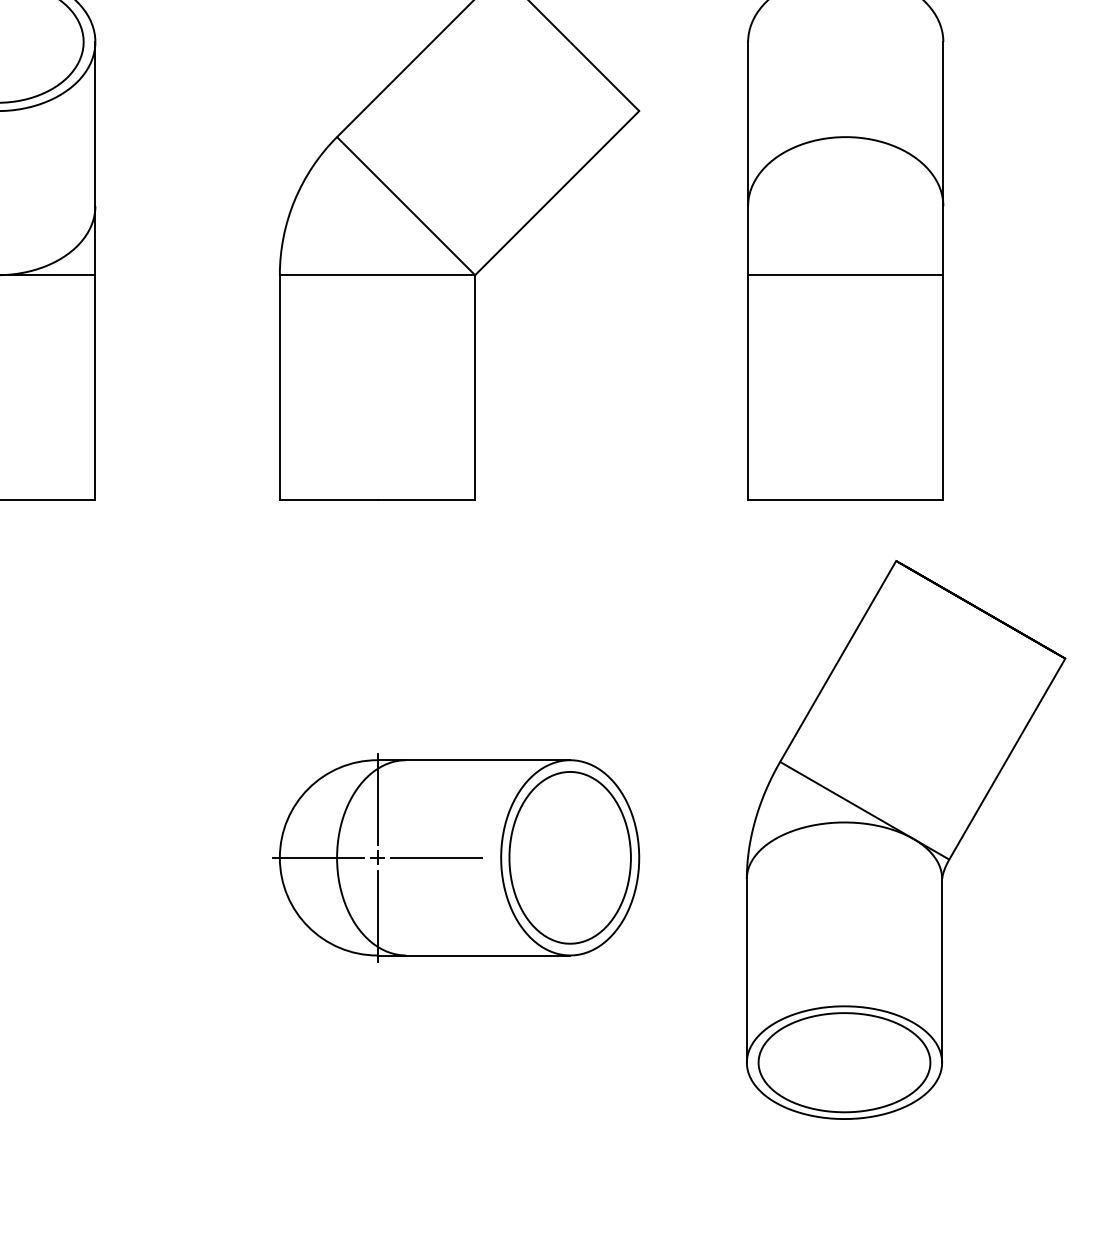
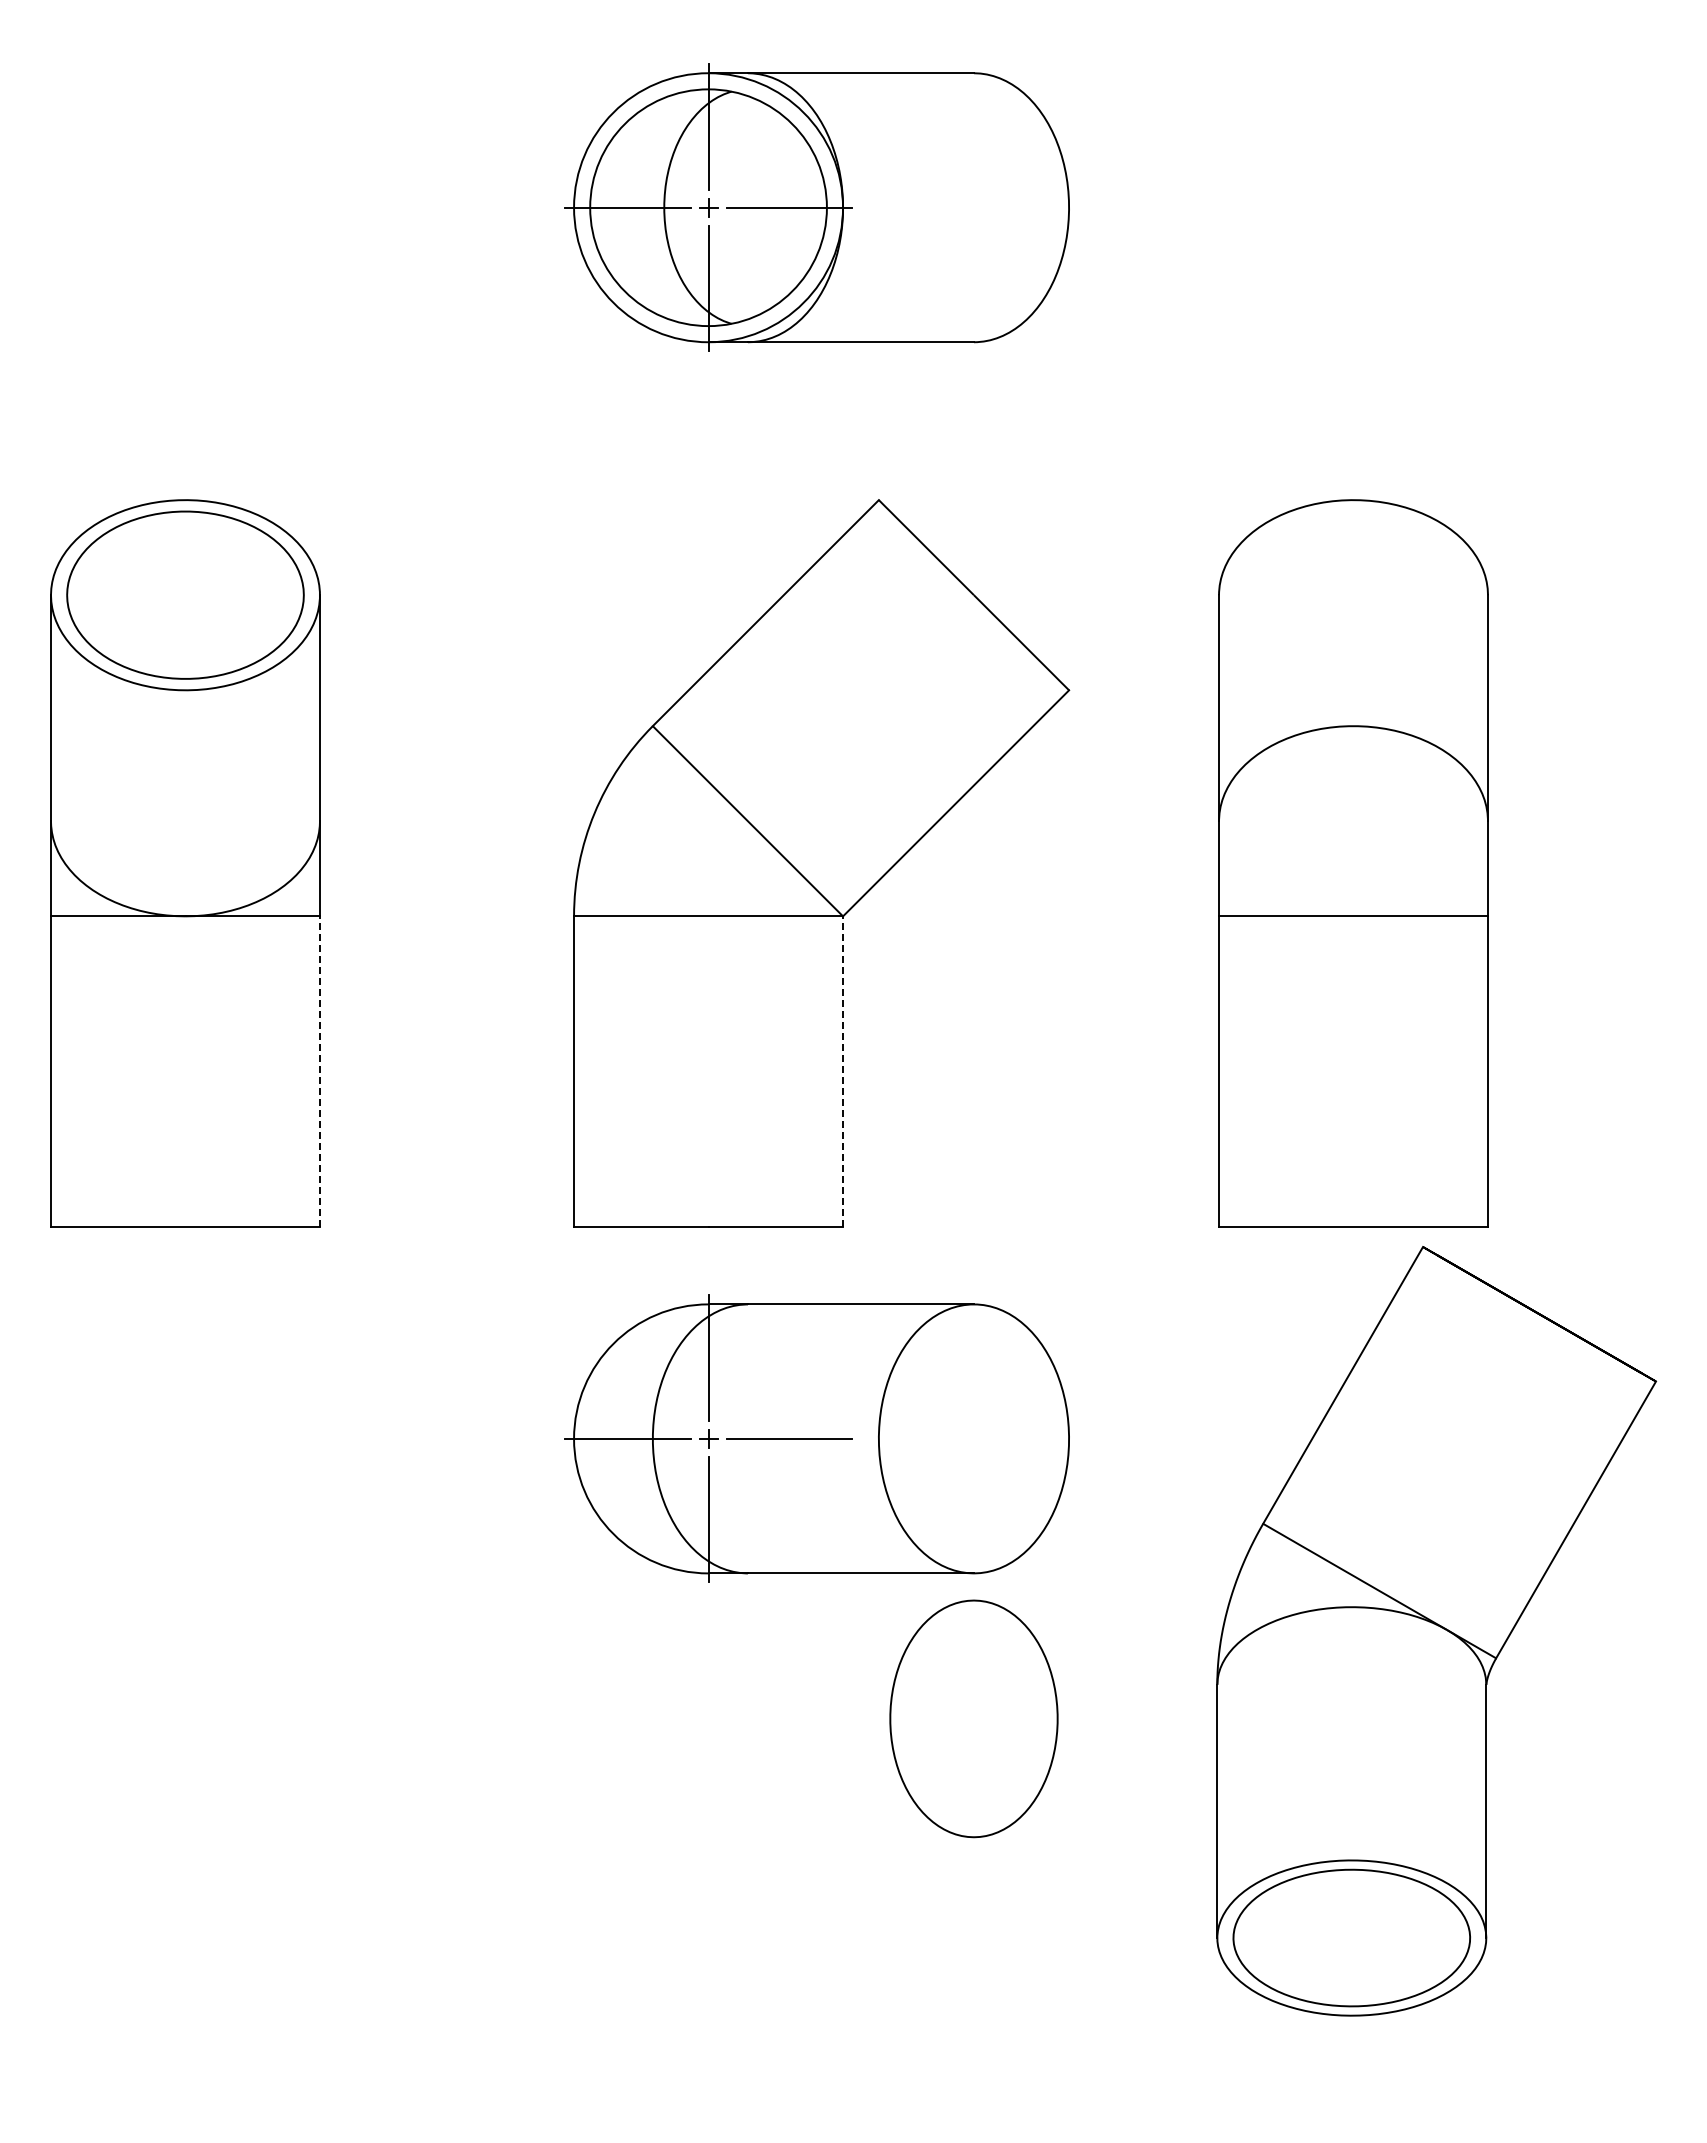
line: (95, 387) -> (320, 1070), solid -> dashed
line: (475, 387) -> (843, 1070), solid -> dashed
part: (905, 840) -> (1436, 1631), moved
part: (455, 857) -> (816, 1438), moved

